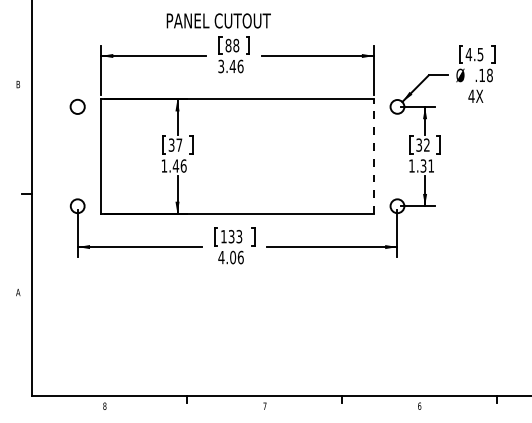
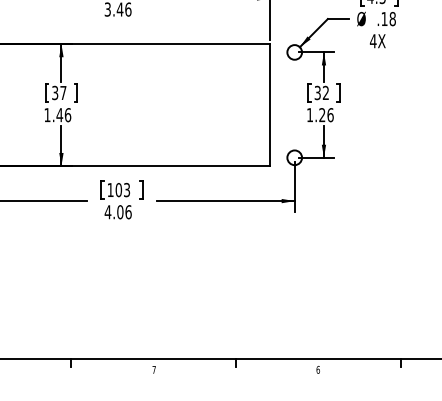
line: (374, 156) -> (270, 105), dashed -> solid
text: (427, 165) -> (326, 114), 1.31 -> 1.26
text: (231, 236) -> (118, 189), 133 -> 103

